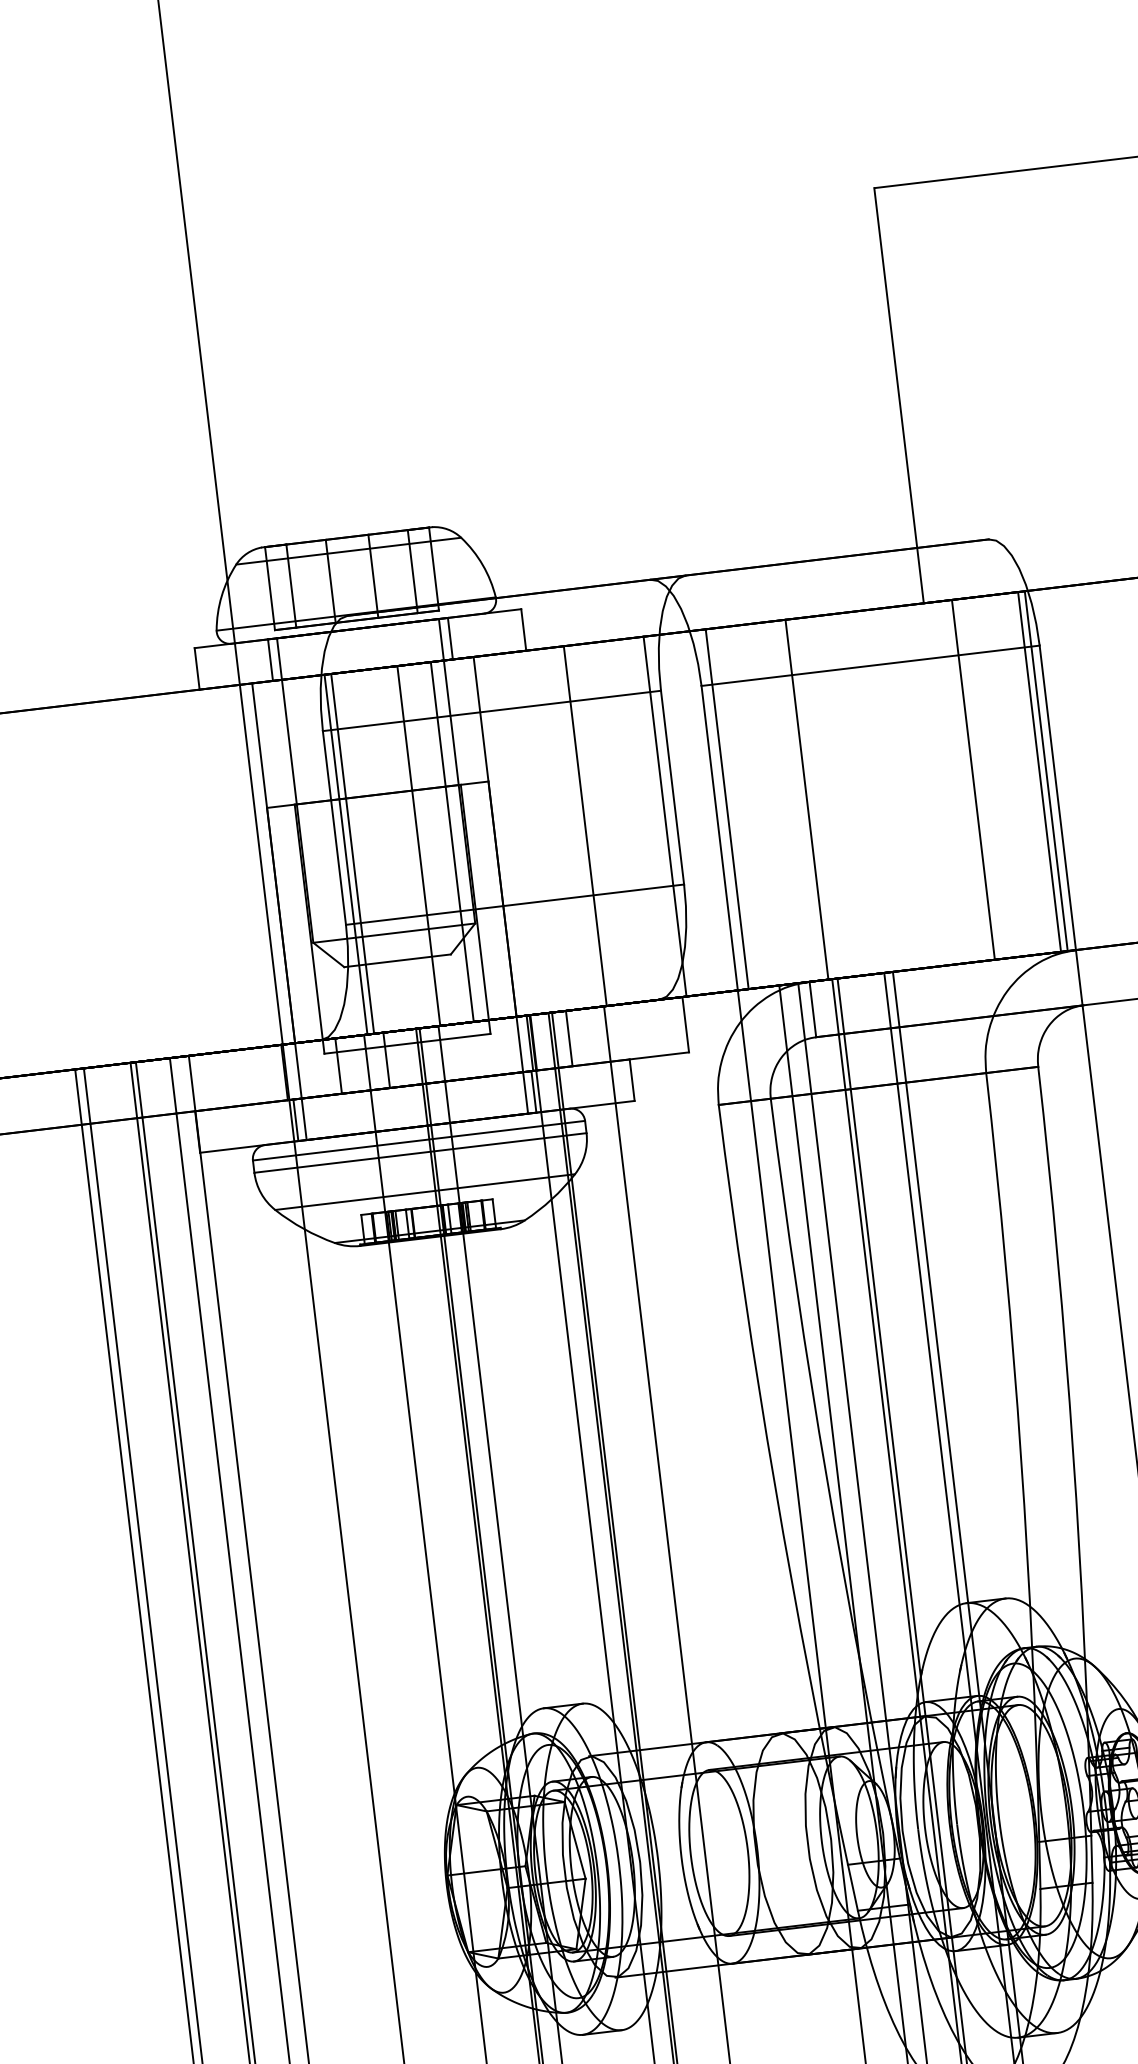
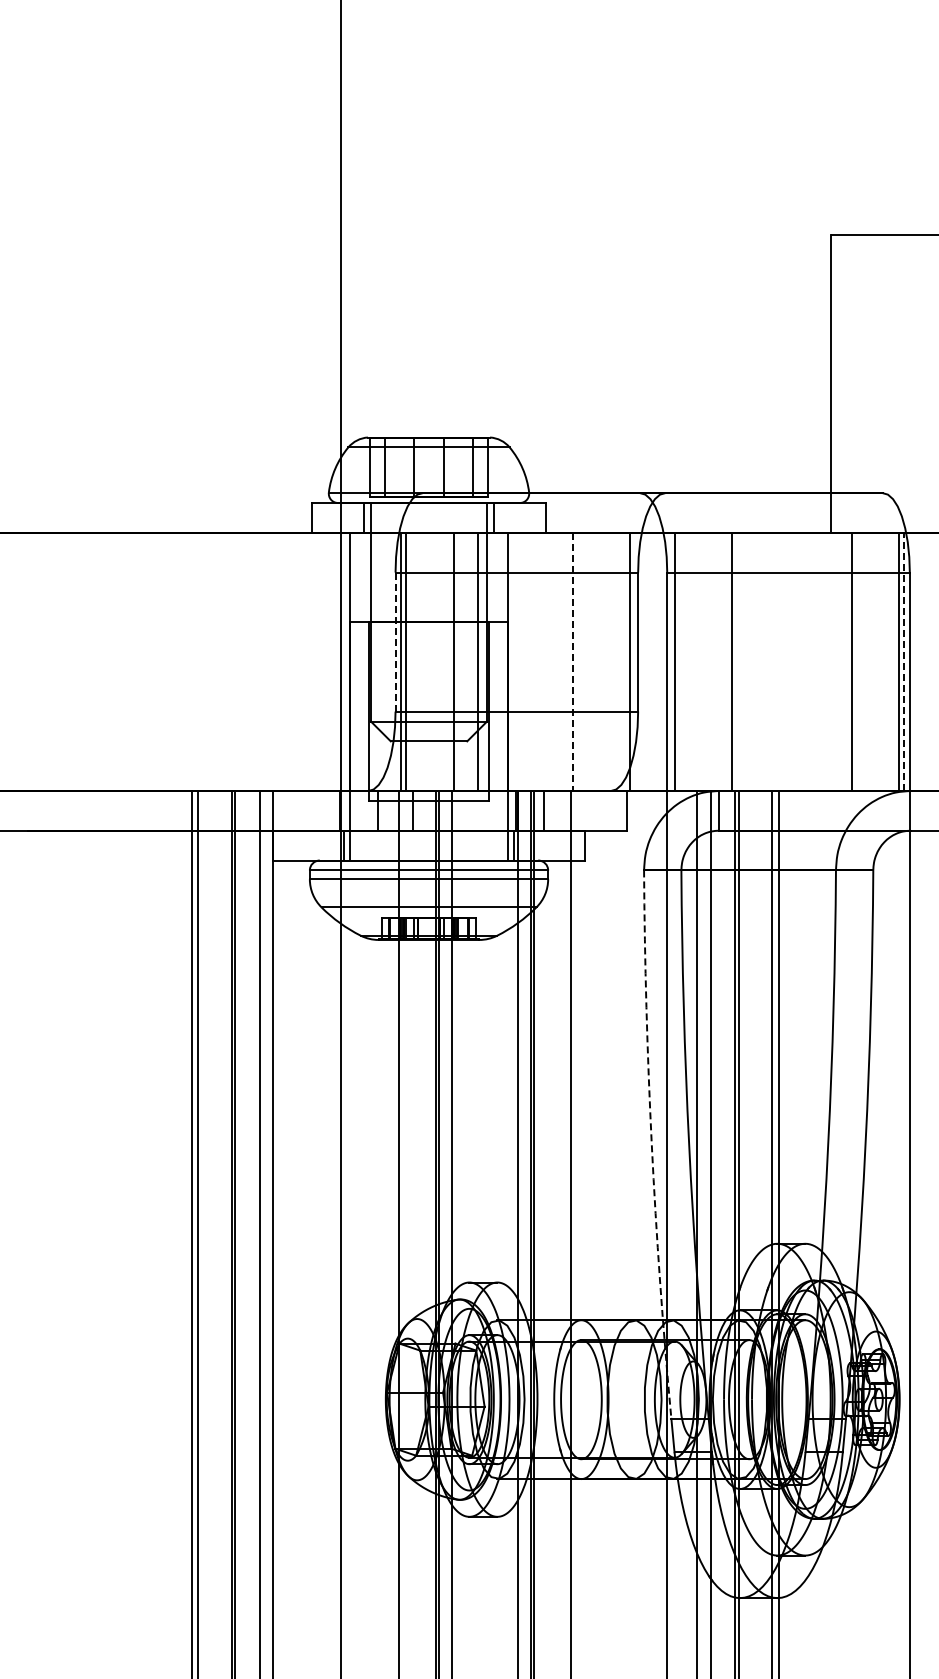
line: (1045, 770) -> (903, 661), solid -> dashed
line: (585, 826) -> (573, 662), solid -> dashed
line: (334, 828) -> (395, 642), solid -> dashed
arc: (774, 1485) -> (651, 1144), solid -> dashed

